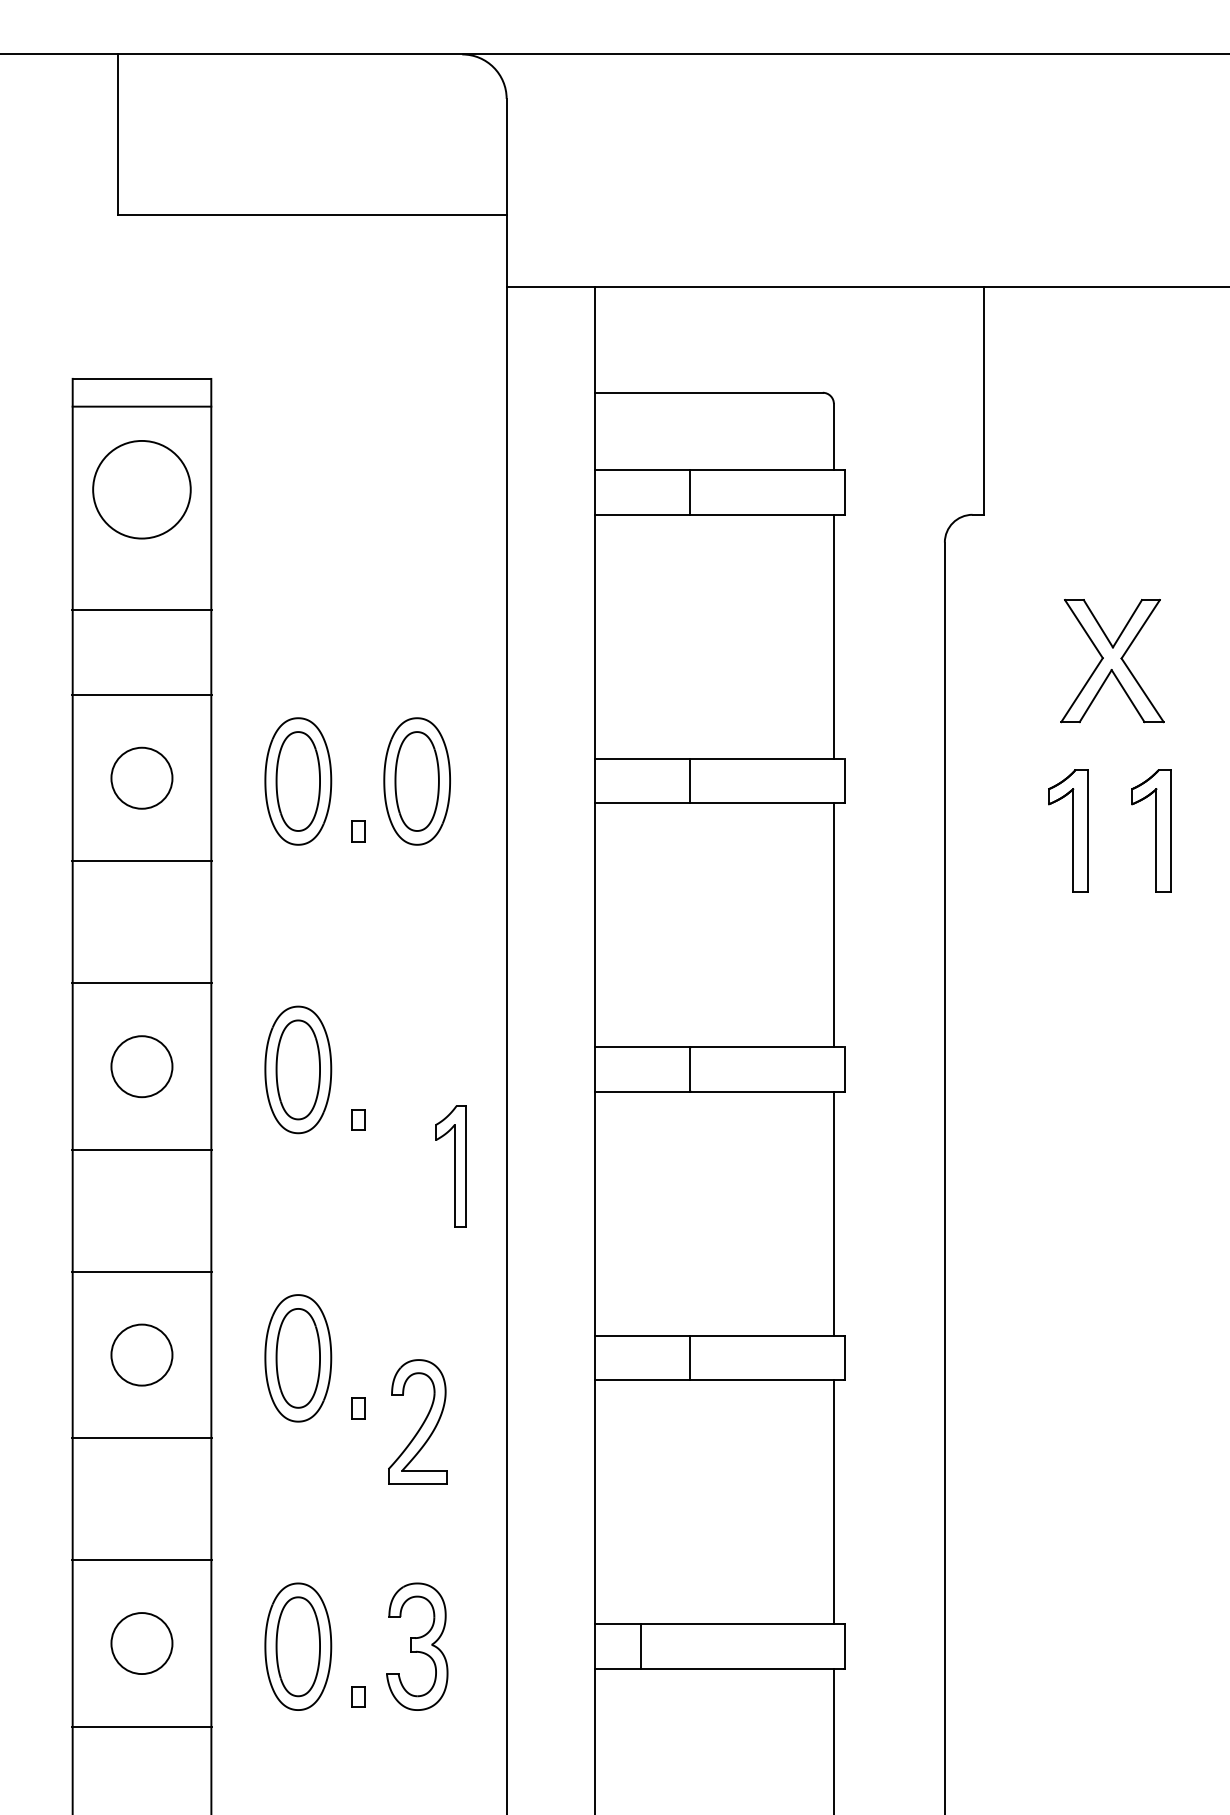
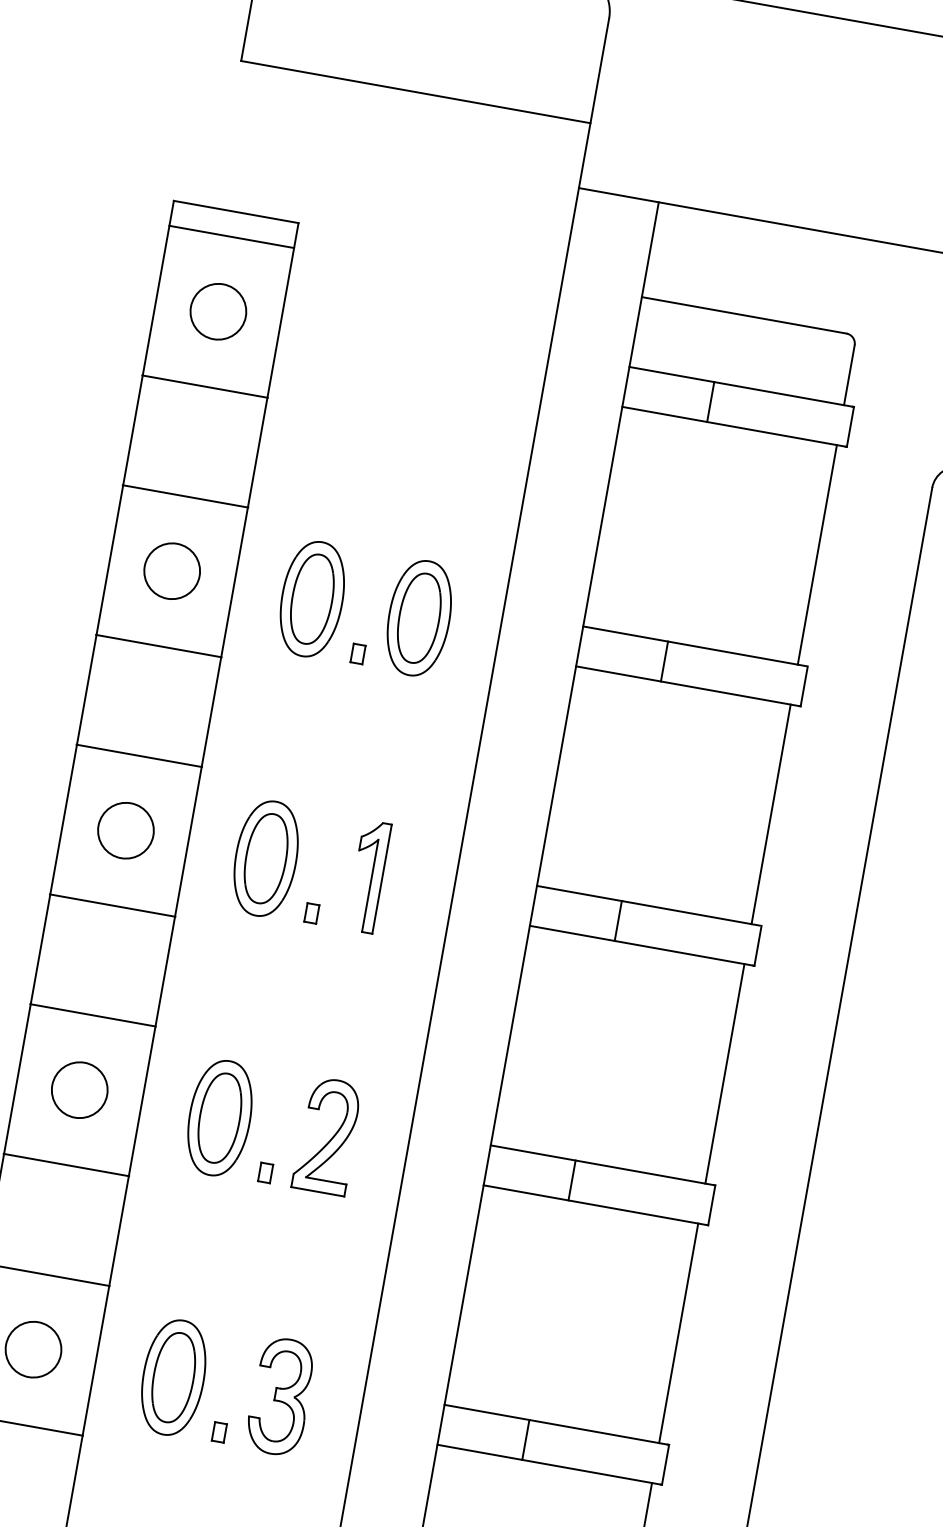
circle: (141, 489) -> (218, 311), size x0.62
line: (141, 610) -> (204, 386), moved
part: (450, 1166) -> (368, 876), moved
part: (417, 1421) -> (327, 1135), moved
line: (640, 1646) -> (525, 1440), moved

